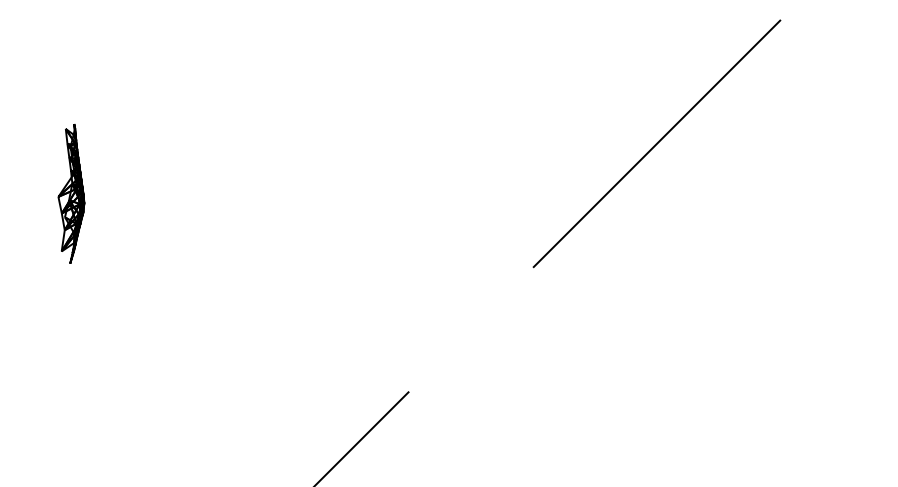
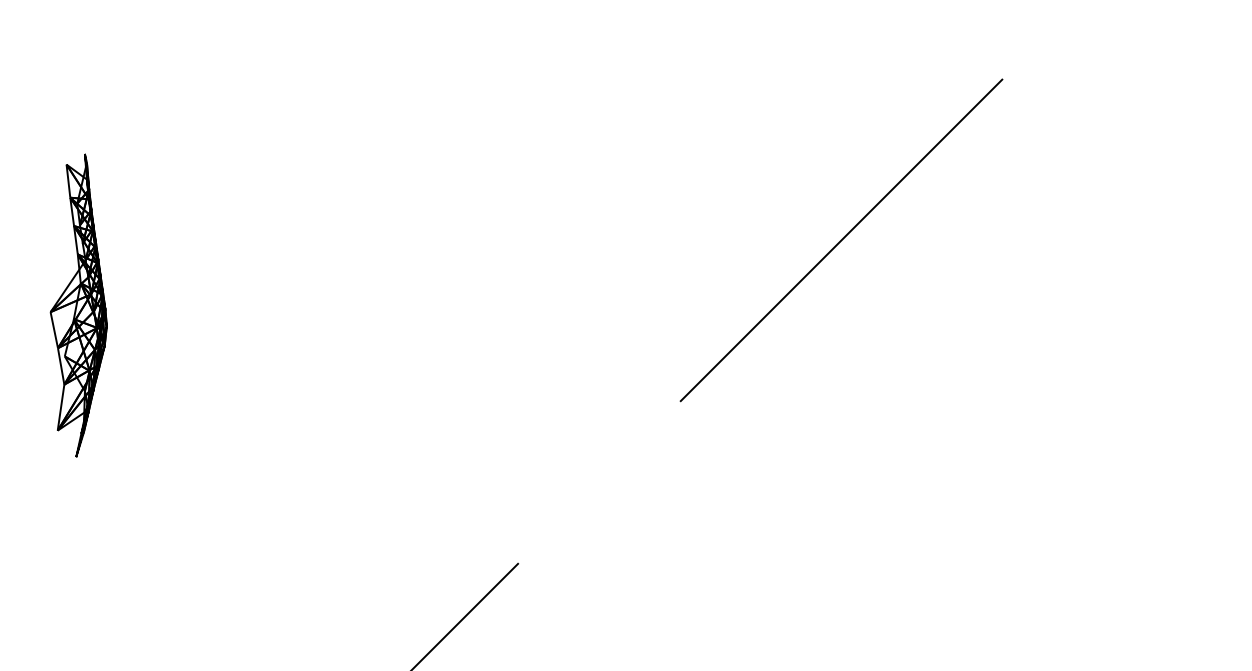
part: (71, 193) -> (78, 305), size x1.67

